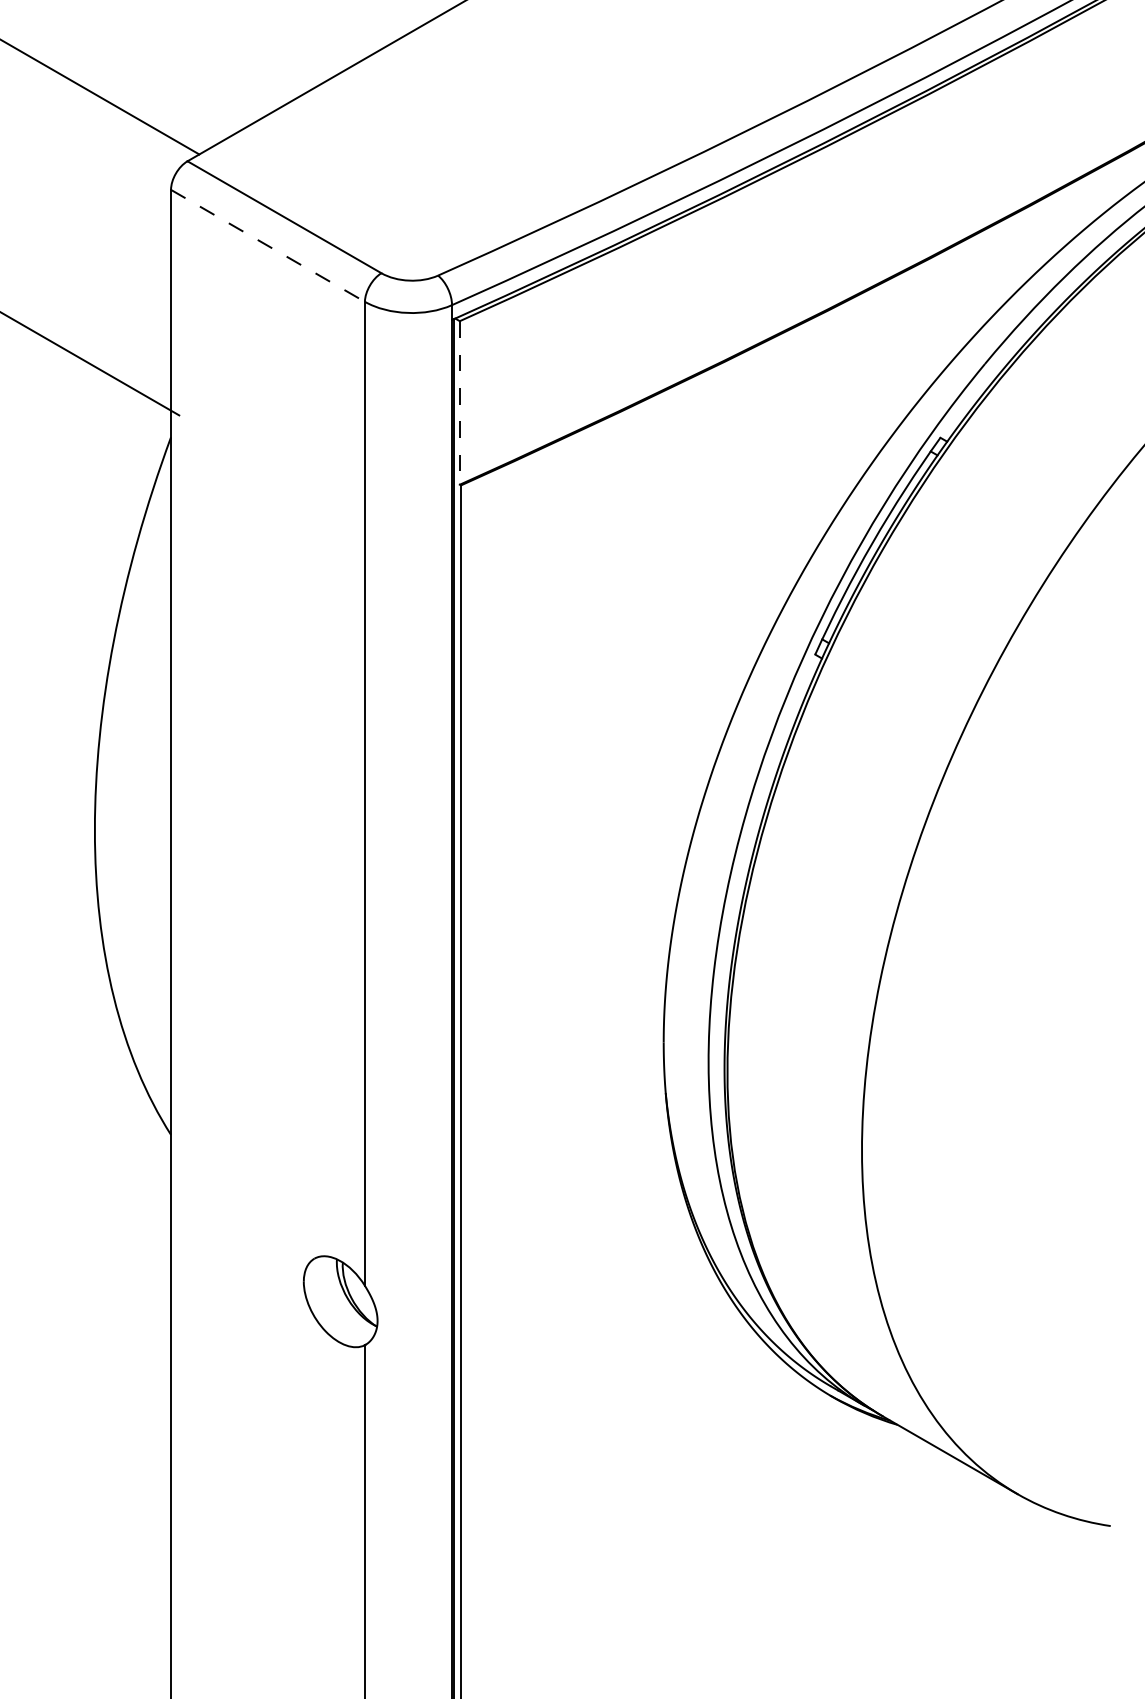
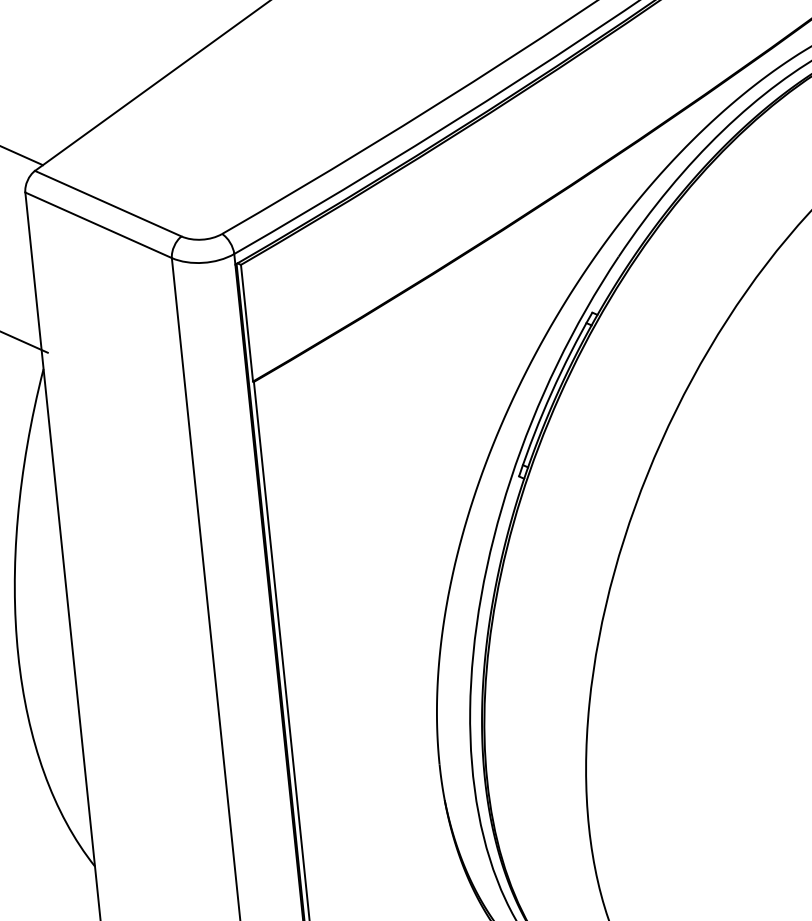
line: (267, 245) -> (98, 225), dashed -> solid
line: (459, 402) -> (246, 322), dashed -> solid

